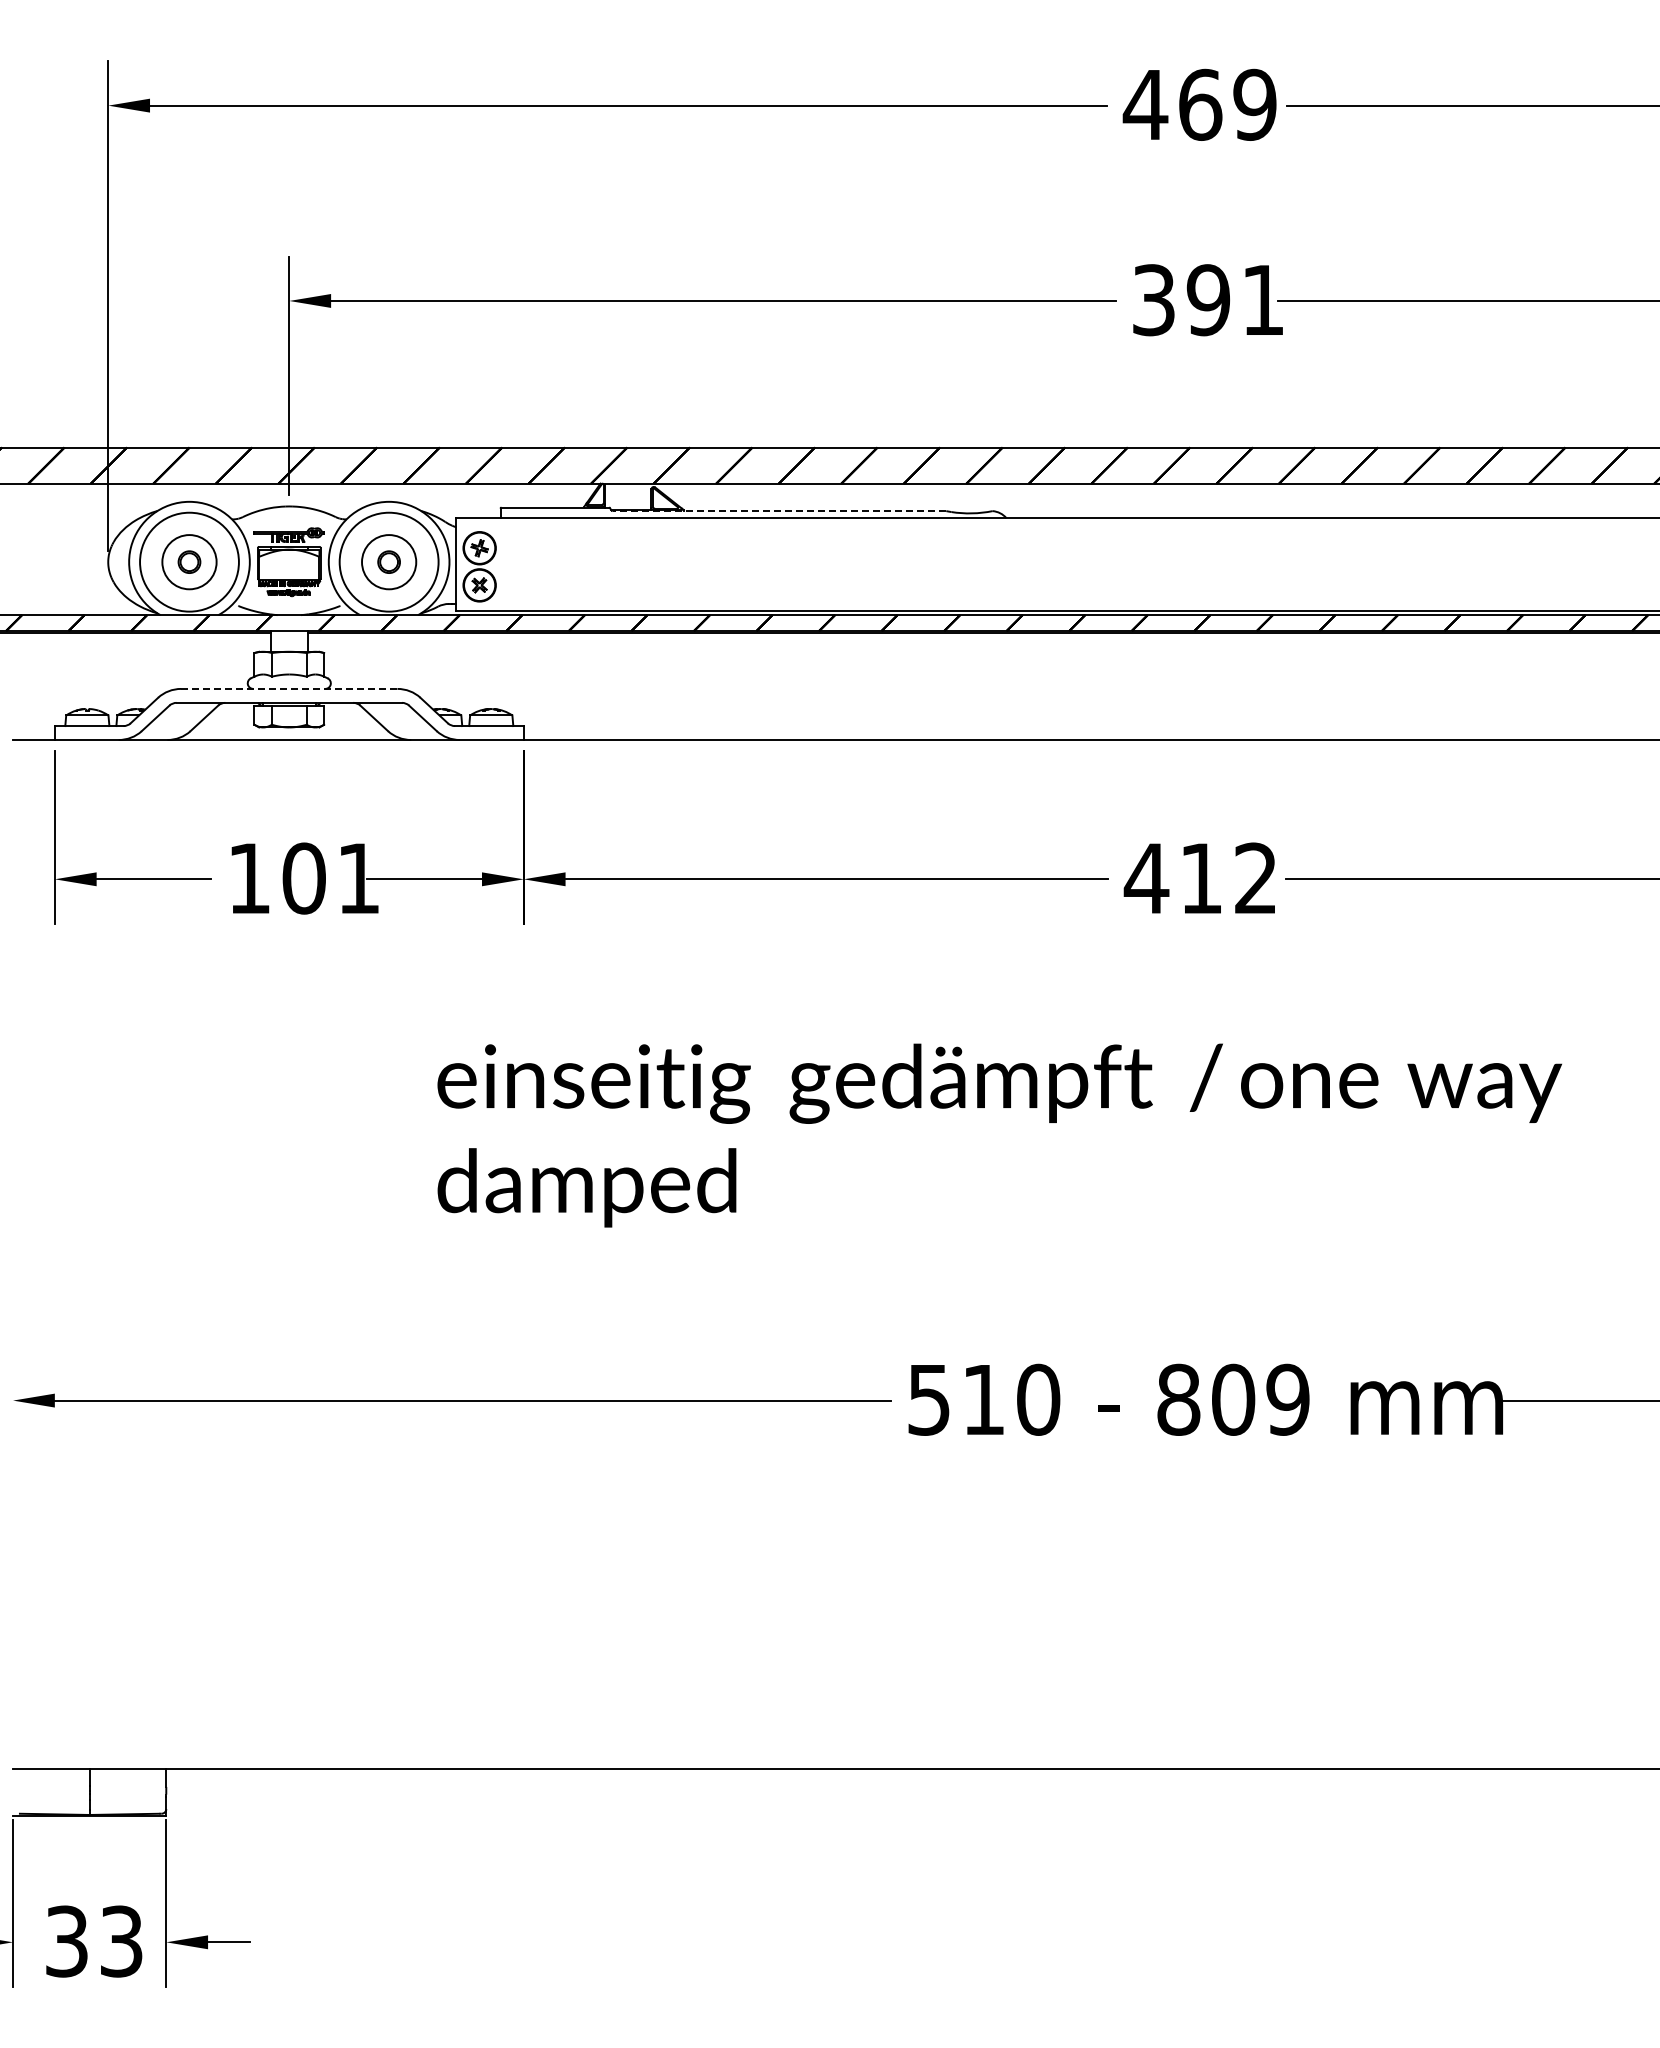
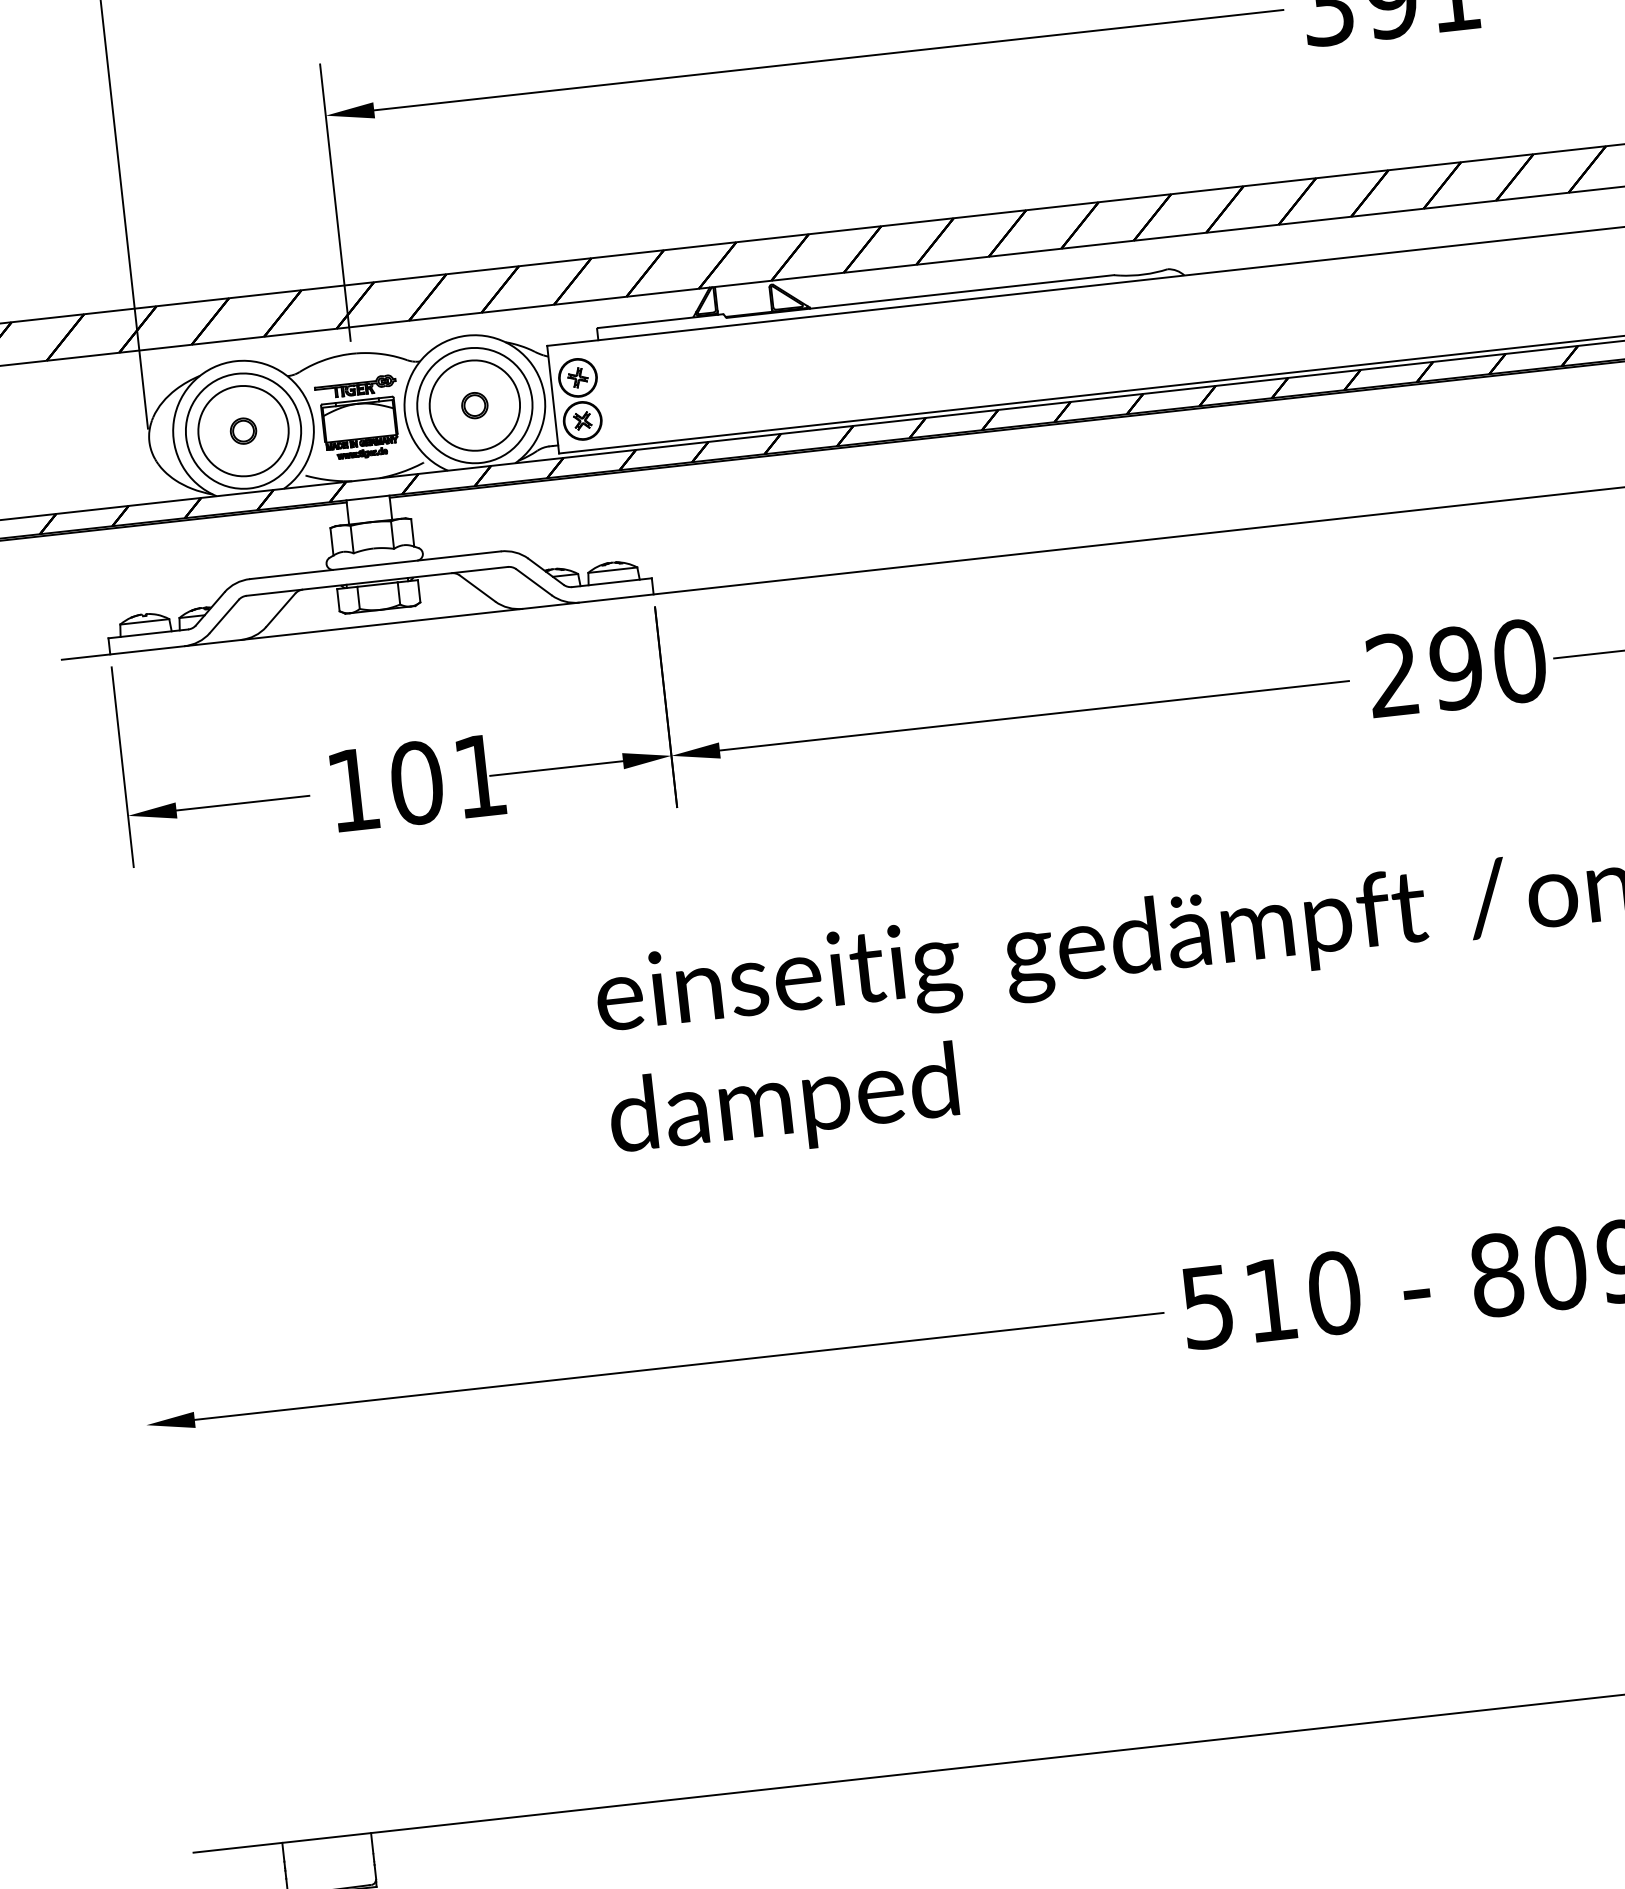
line: (779, 511) -> (920, 296), dashed -> solid
circle: (189, 561) -> (243, 430), size x1.43
circle: (388, 561) -> (474, 404), size x1.43
line: (288, 688) -> (374, 564), dashed -> solid
text: (1200, 878) -> (1455, 668), 412 -> 290

